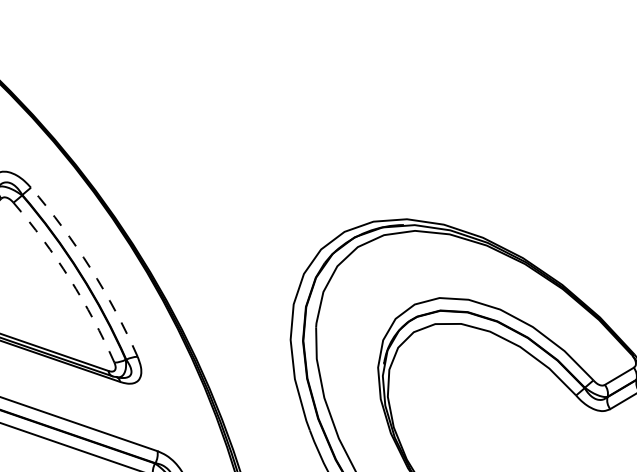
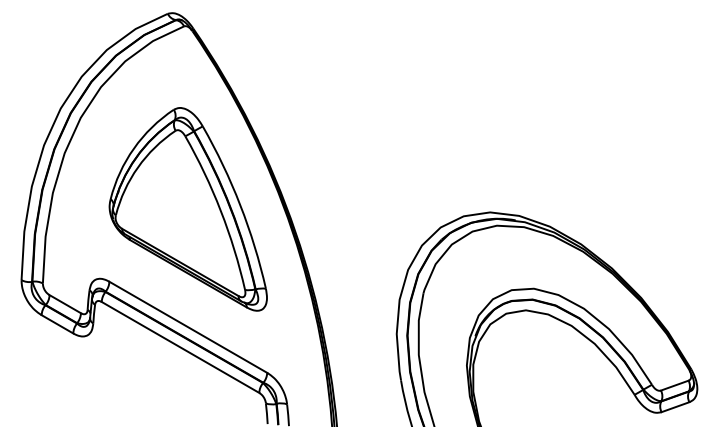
arc: (90, 268) -> (240, 205), dashed -> solid
arc: (69, 278) -> (220, 210), dashed -> solid

